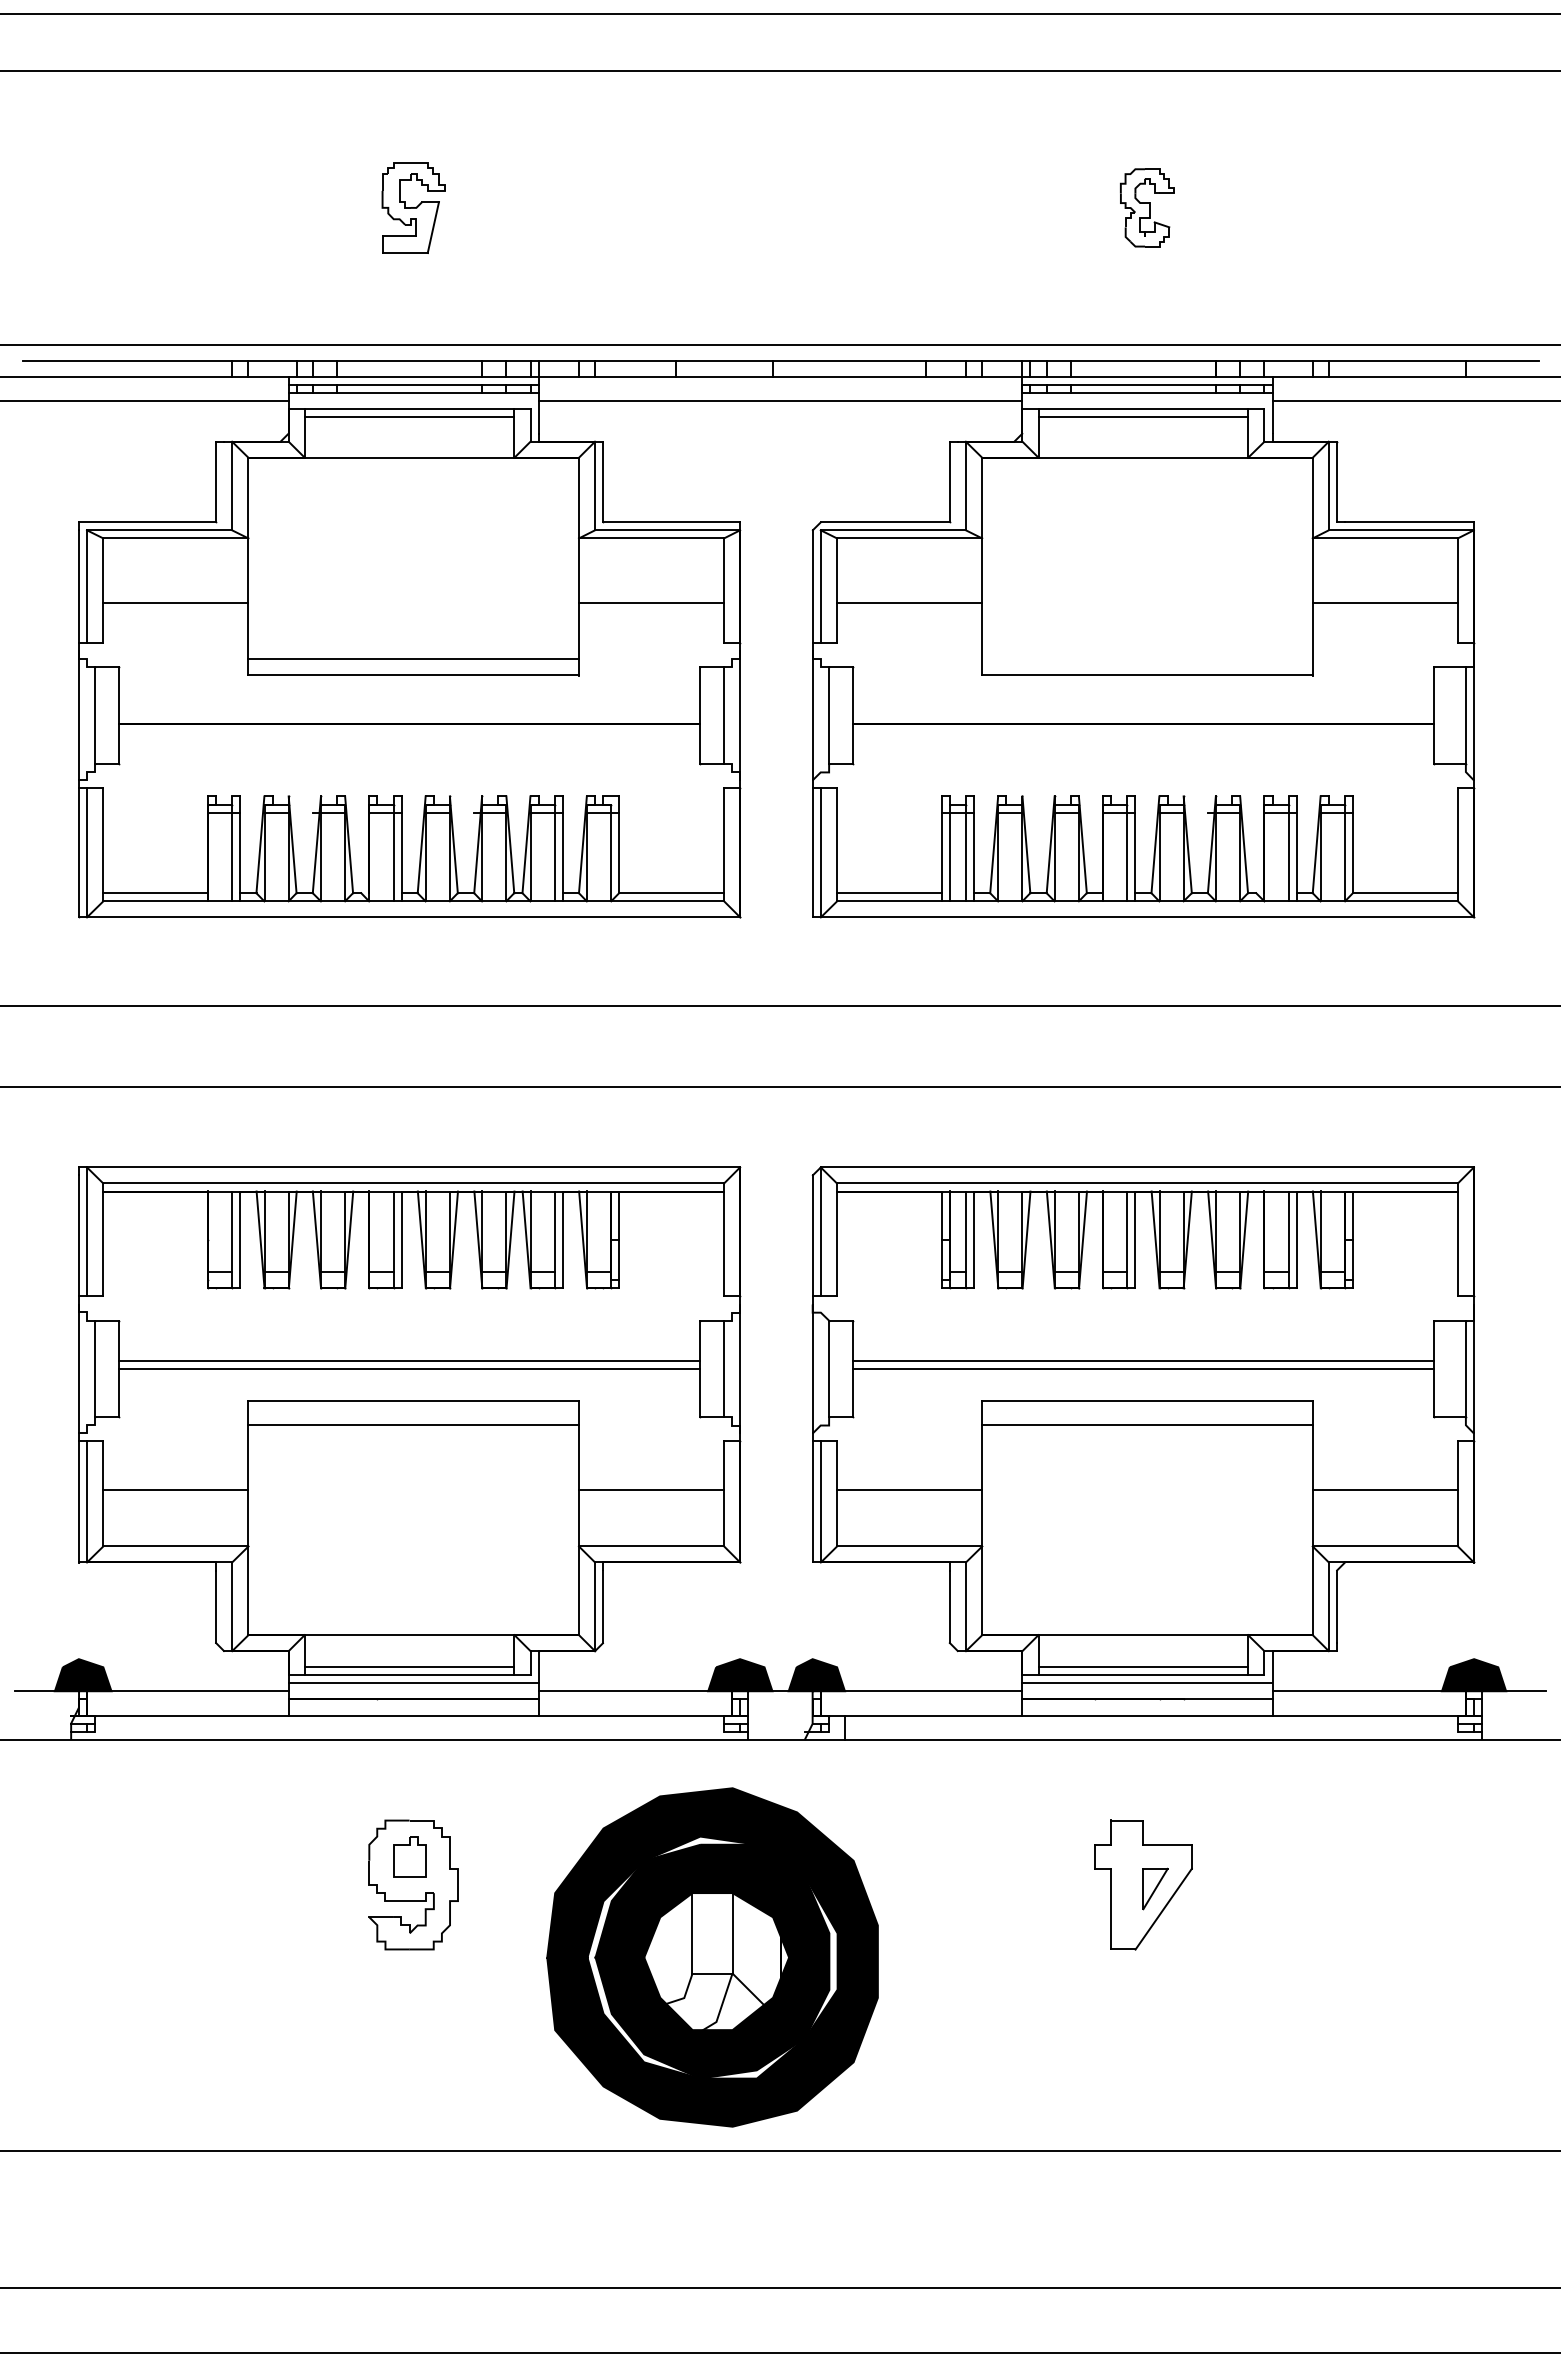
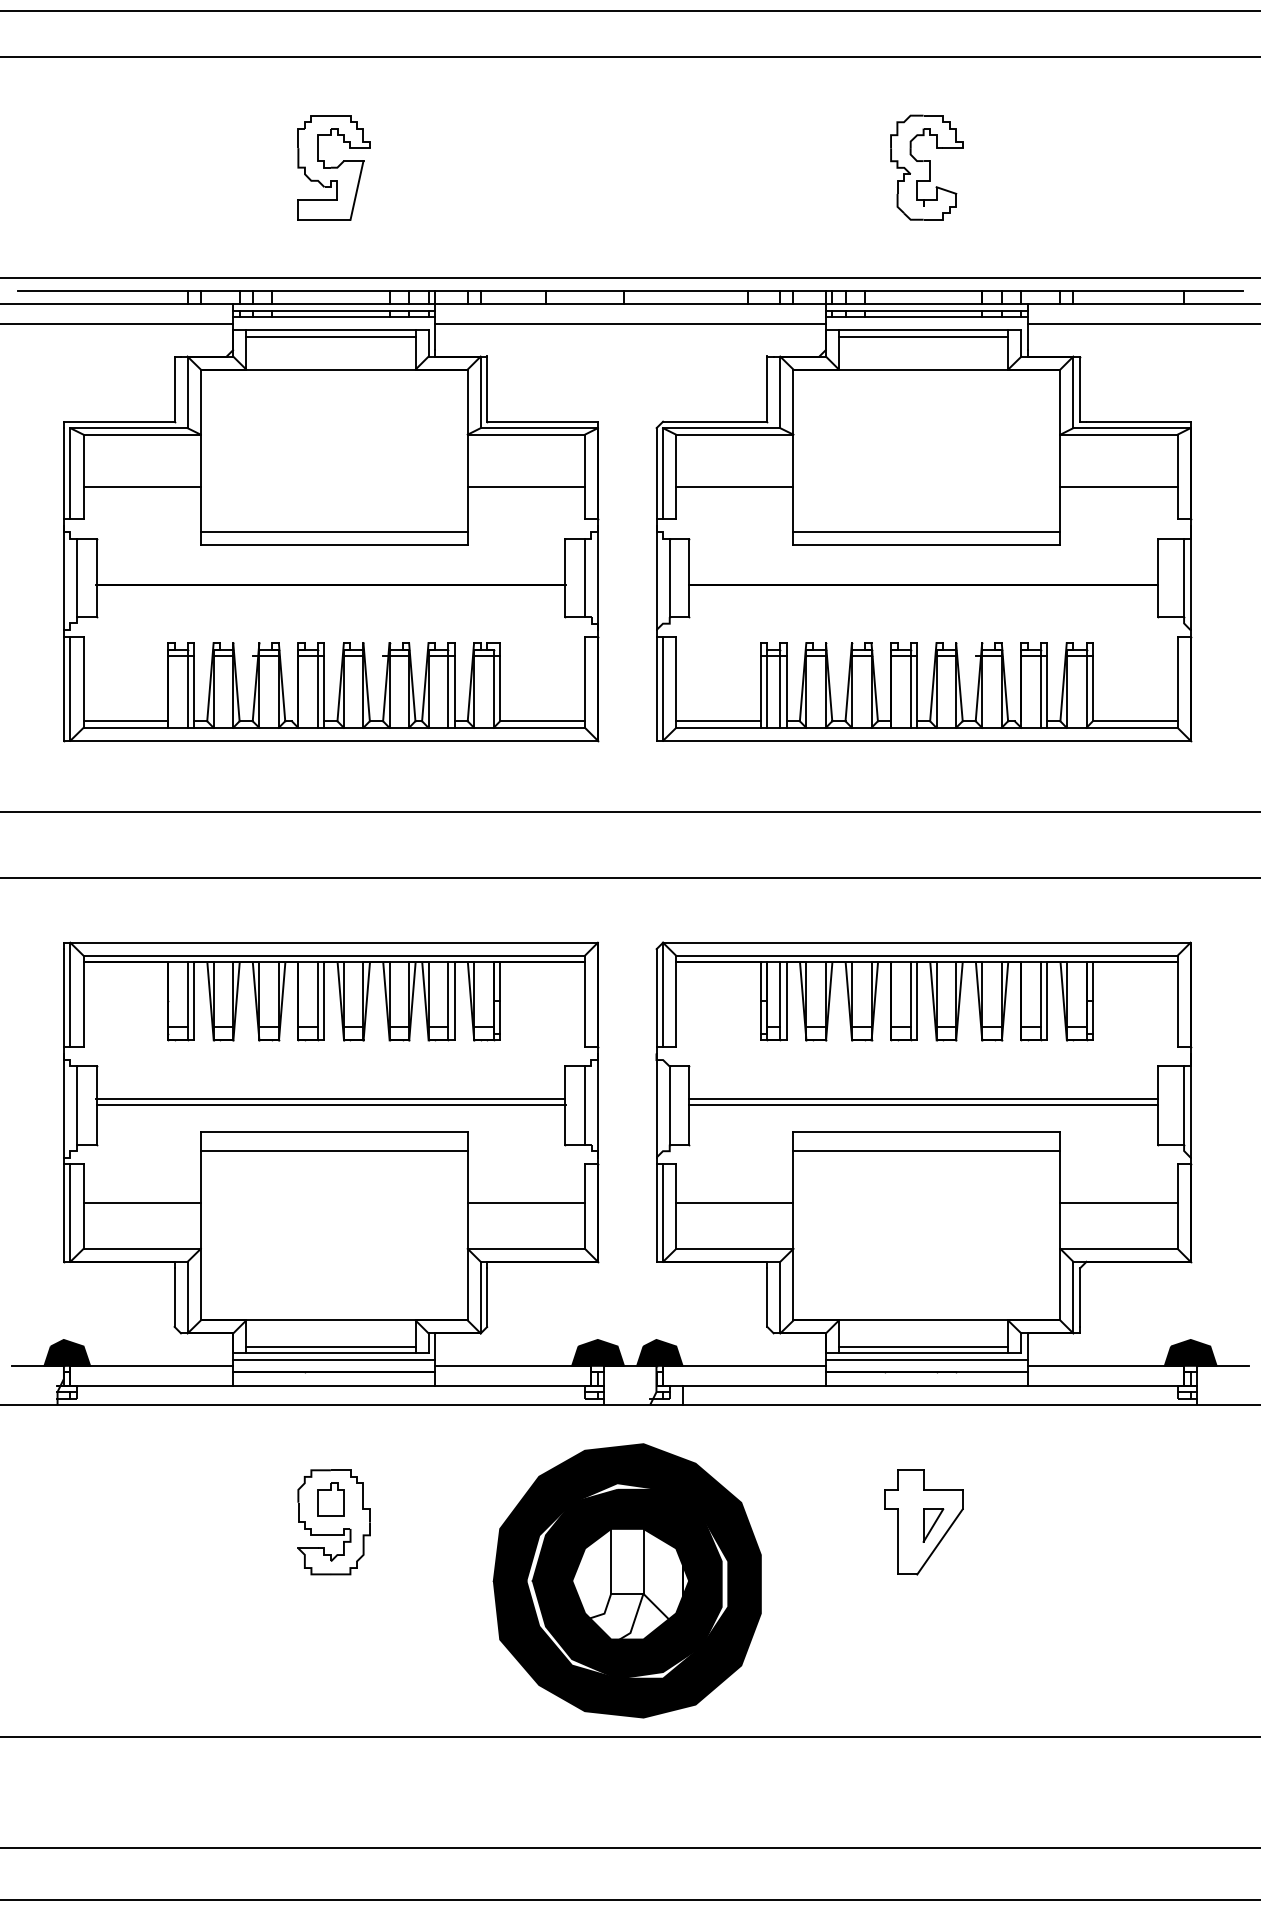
part: (413, 207) -> (334, 167), size x1.43
part: (1147, 207) -> (926, 167), size x1.67
line: (1147, 659) -> (926, 532), added
part: (712, 1957) -> (627, 1580), moved

